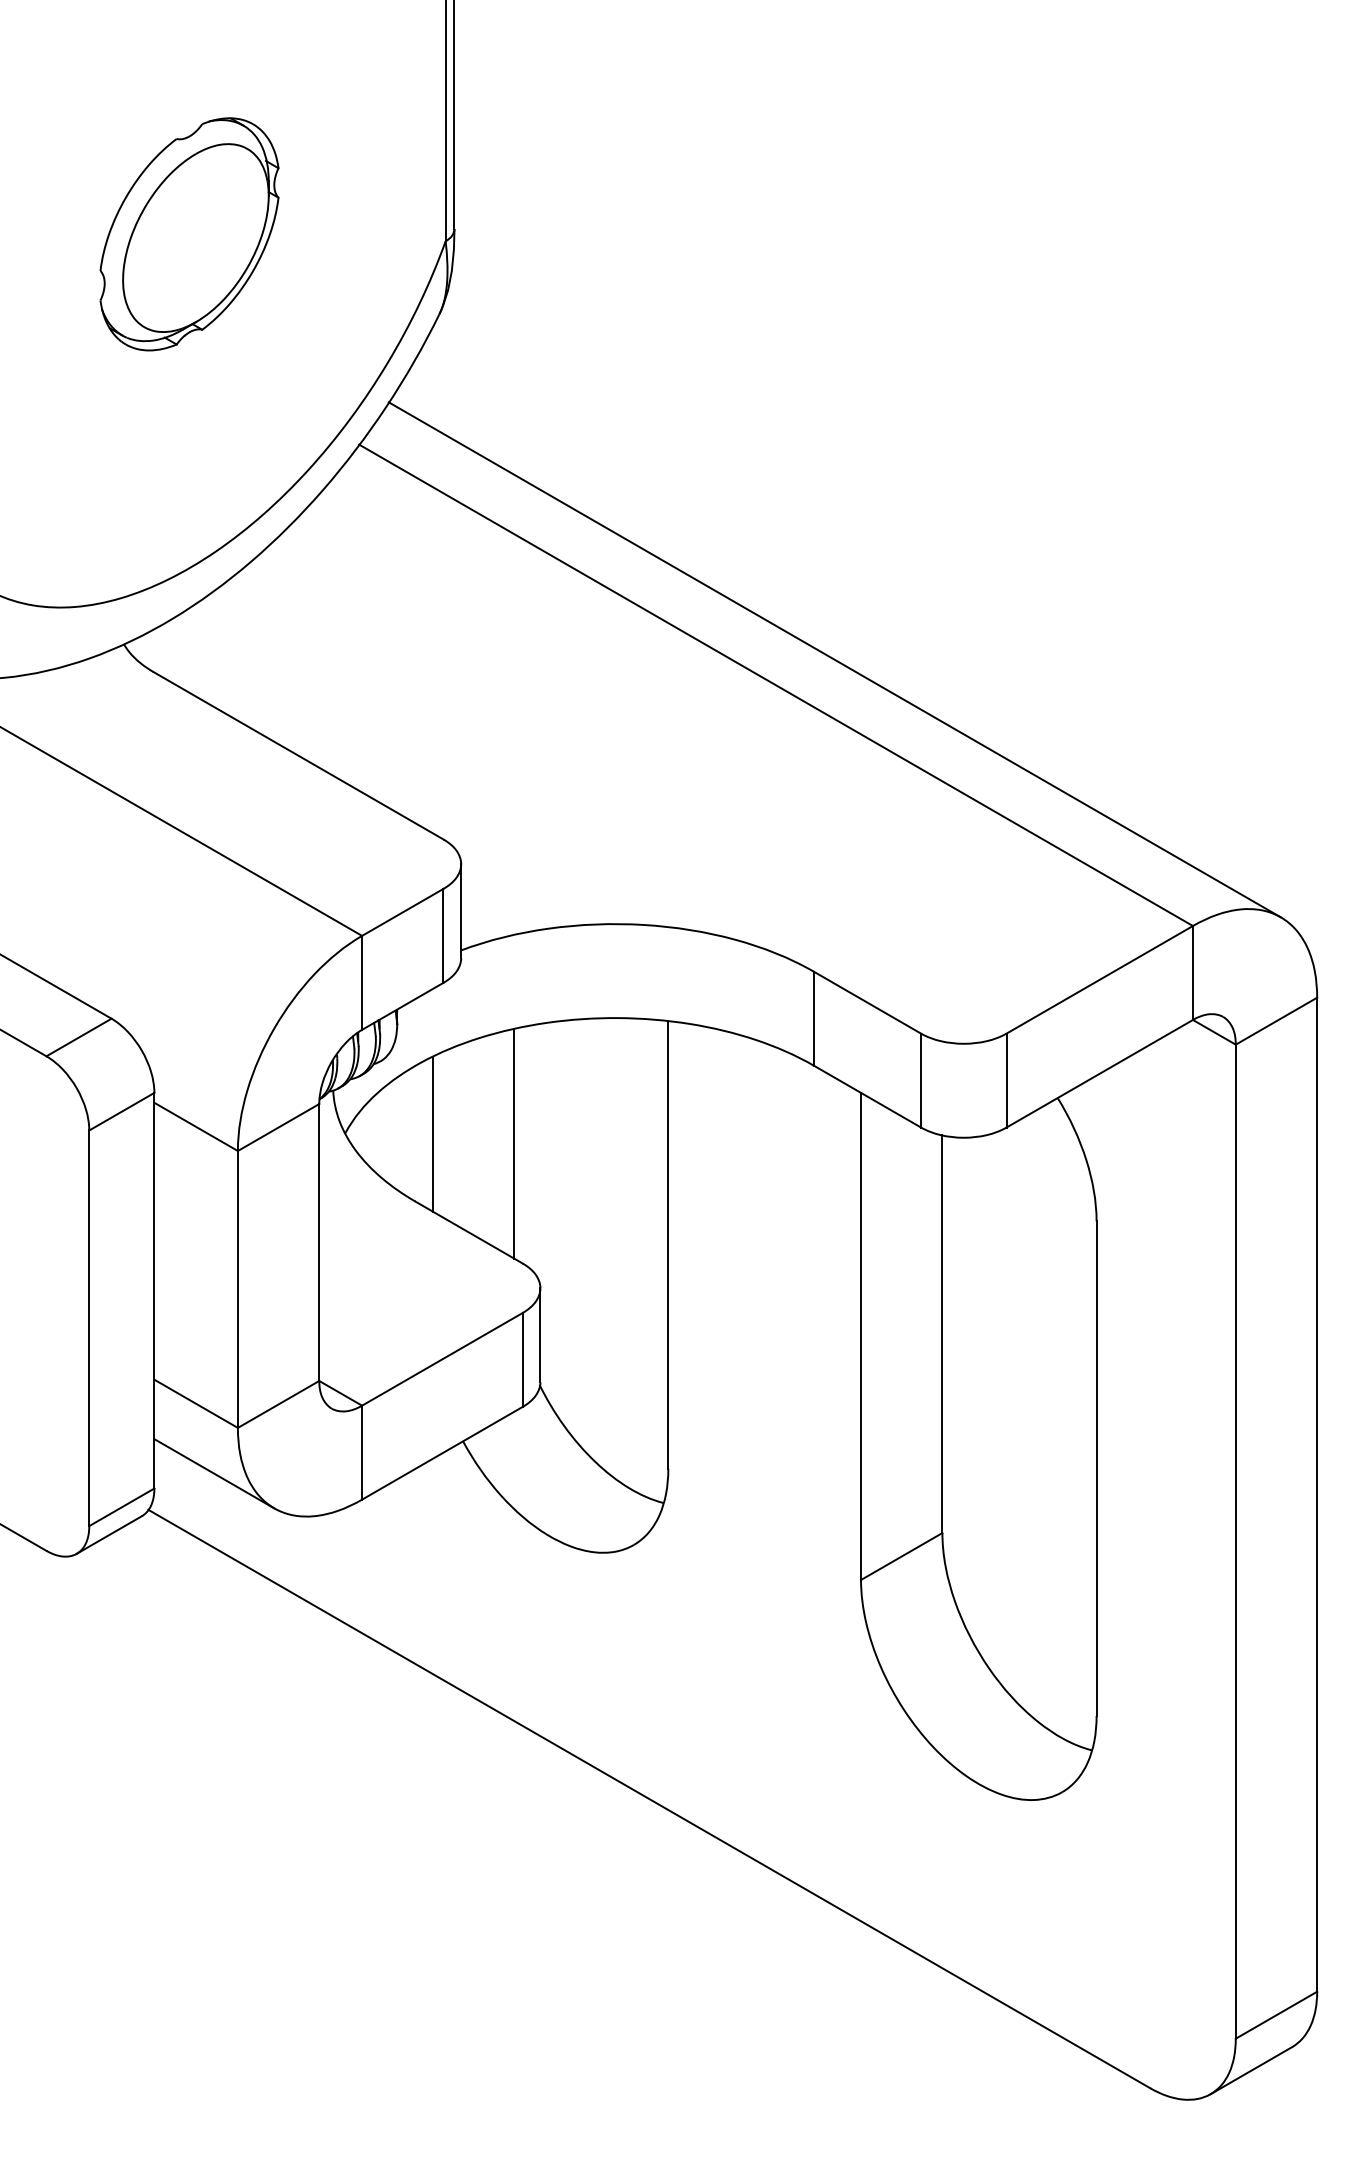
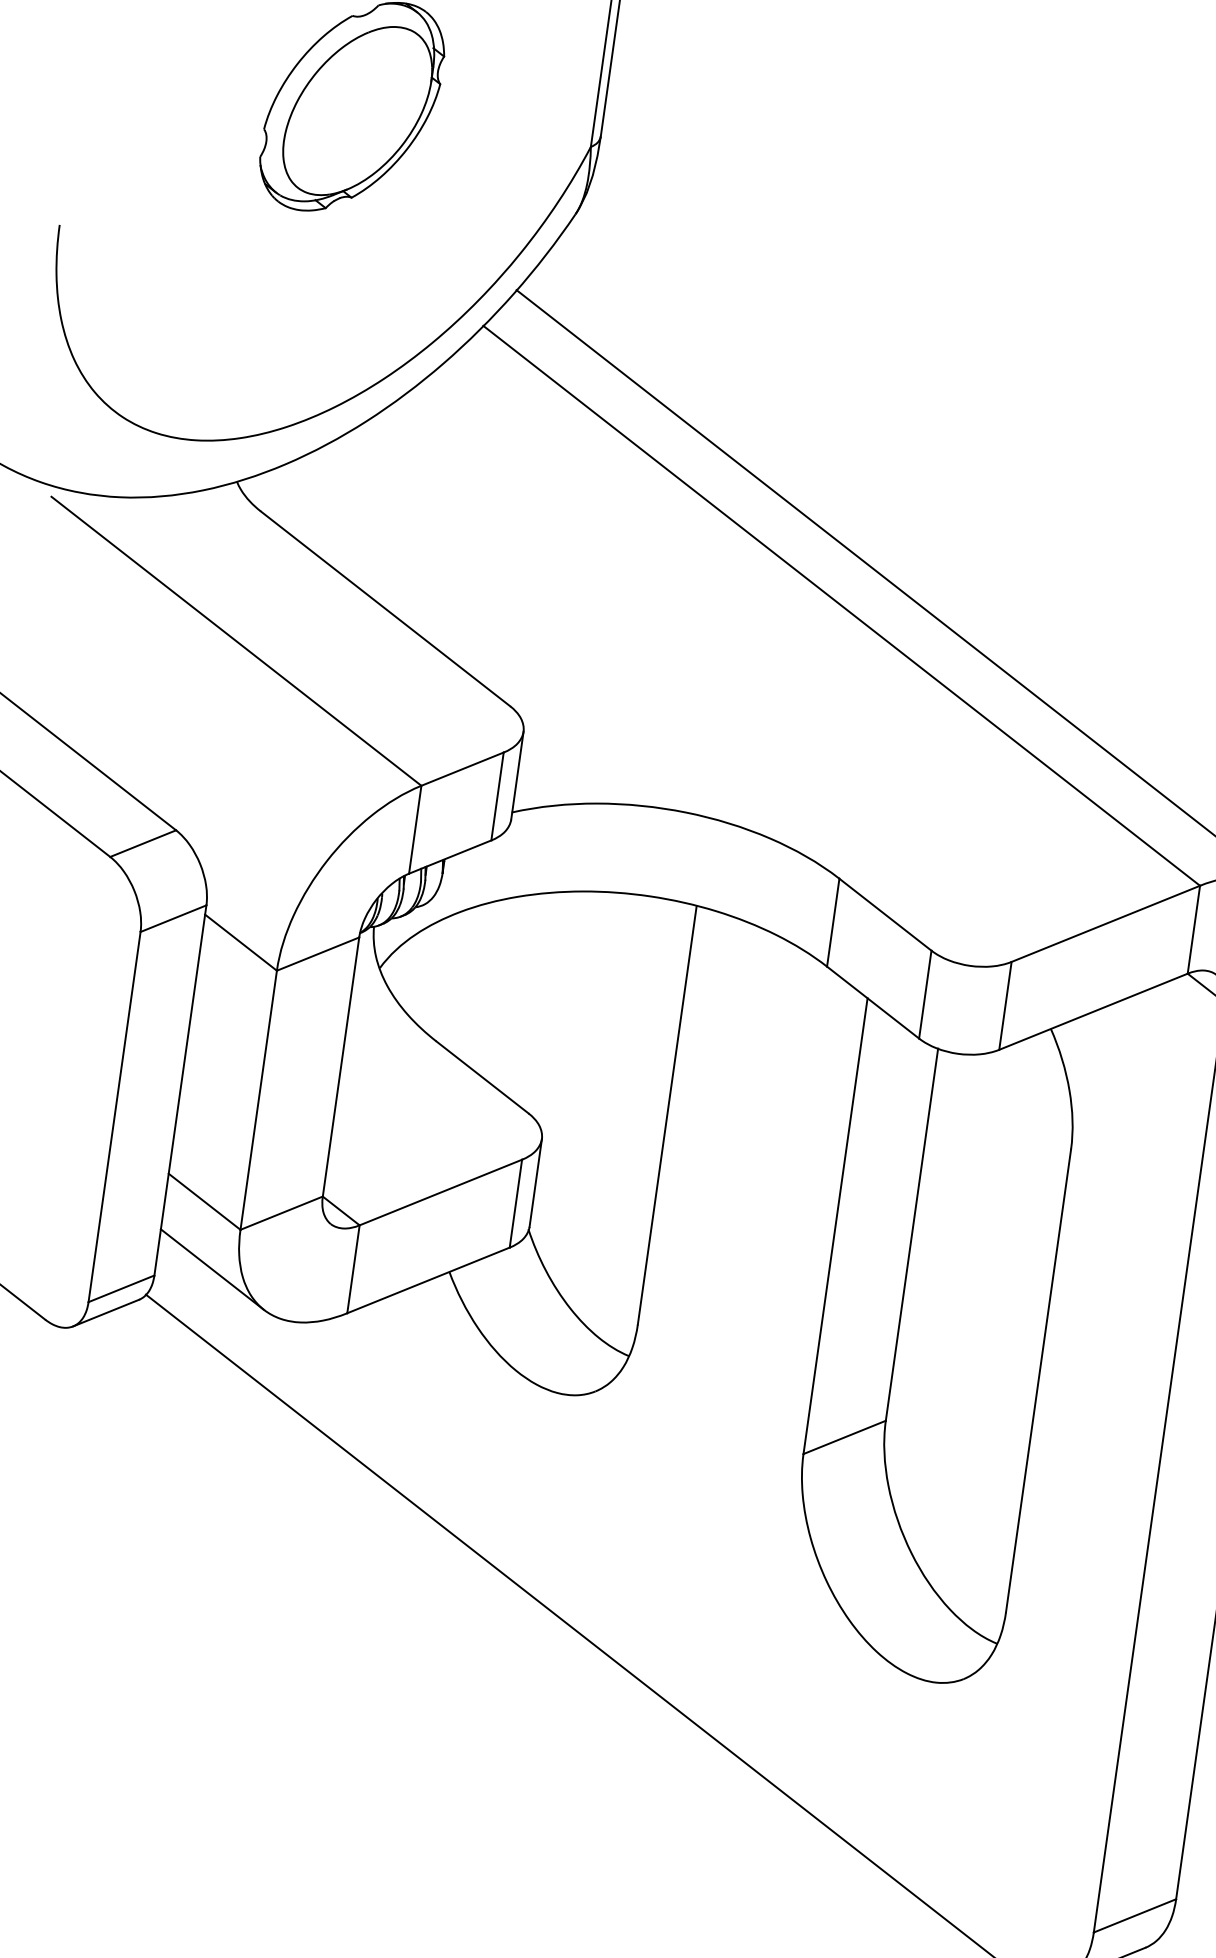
line: (432, 1133) -> (461, 979), removed
line: (514, 1143) -> (536, 1000), removed

